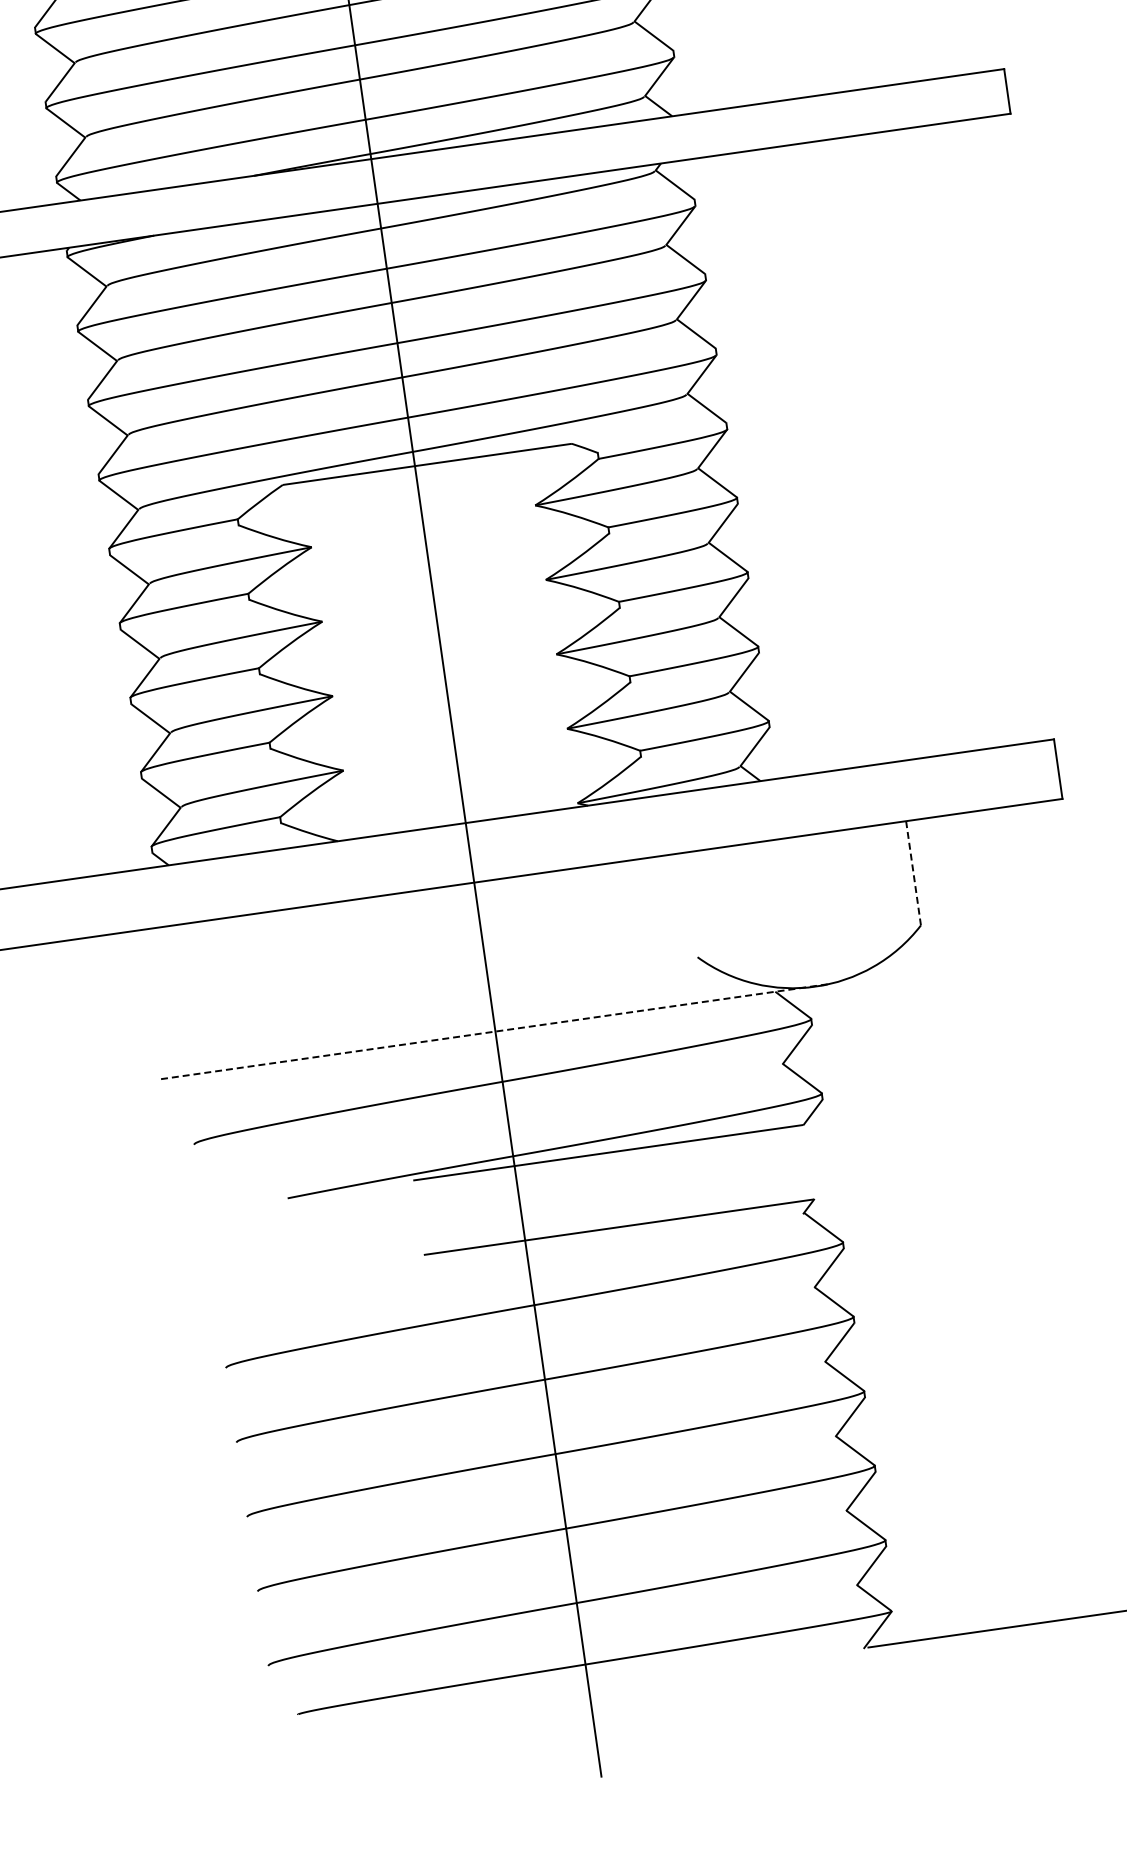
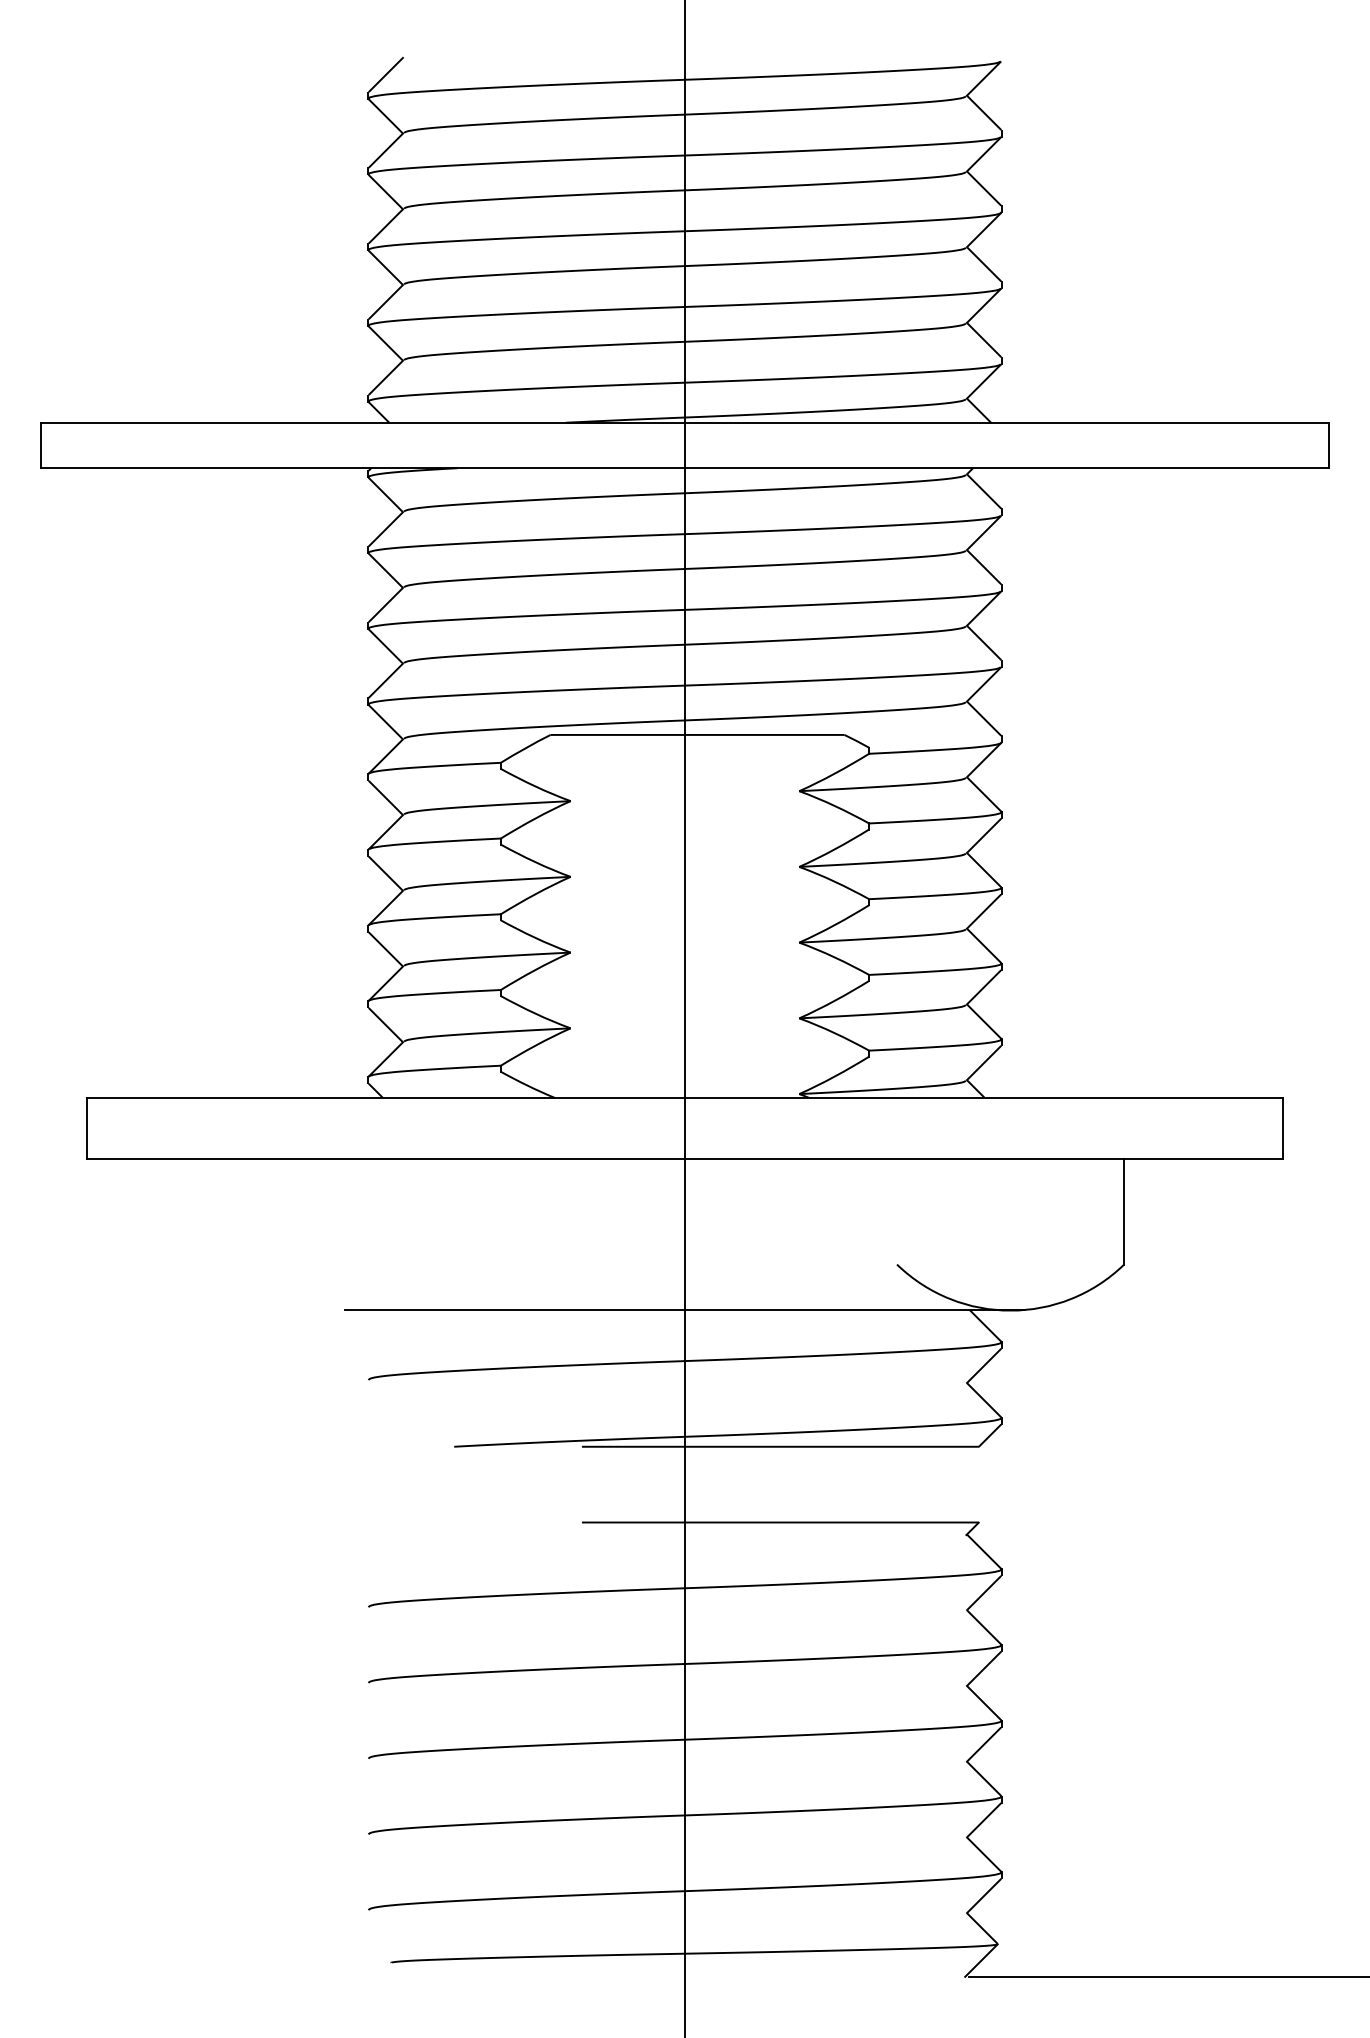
line: (913, 874) -> (1124, 1212), dashed -> solid
line: (495, 1031) -> (685, 1309), dashed -> solid

